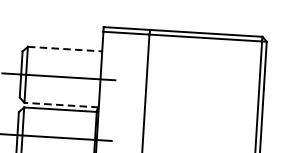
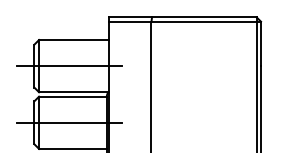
line: (64, 48) -> (73, 39), dashed -> solid
line: (61, 105) -> (73, 92), dashed -> solid

